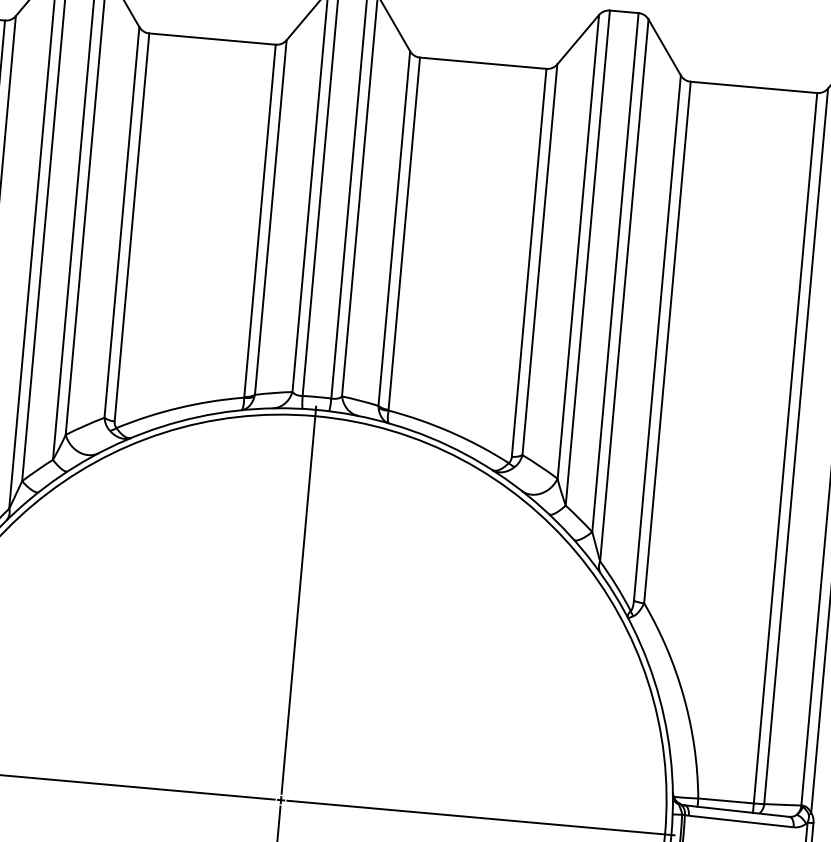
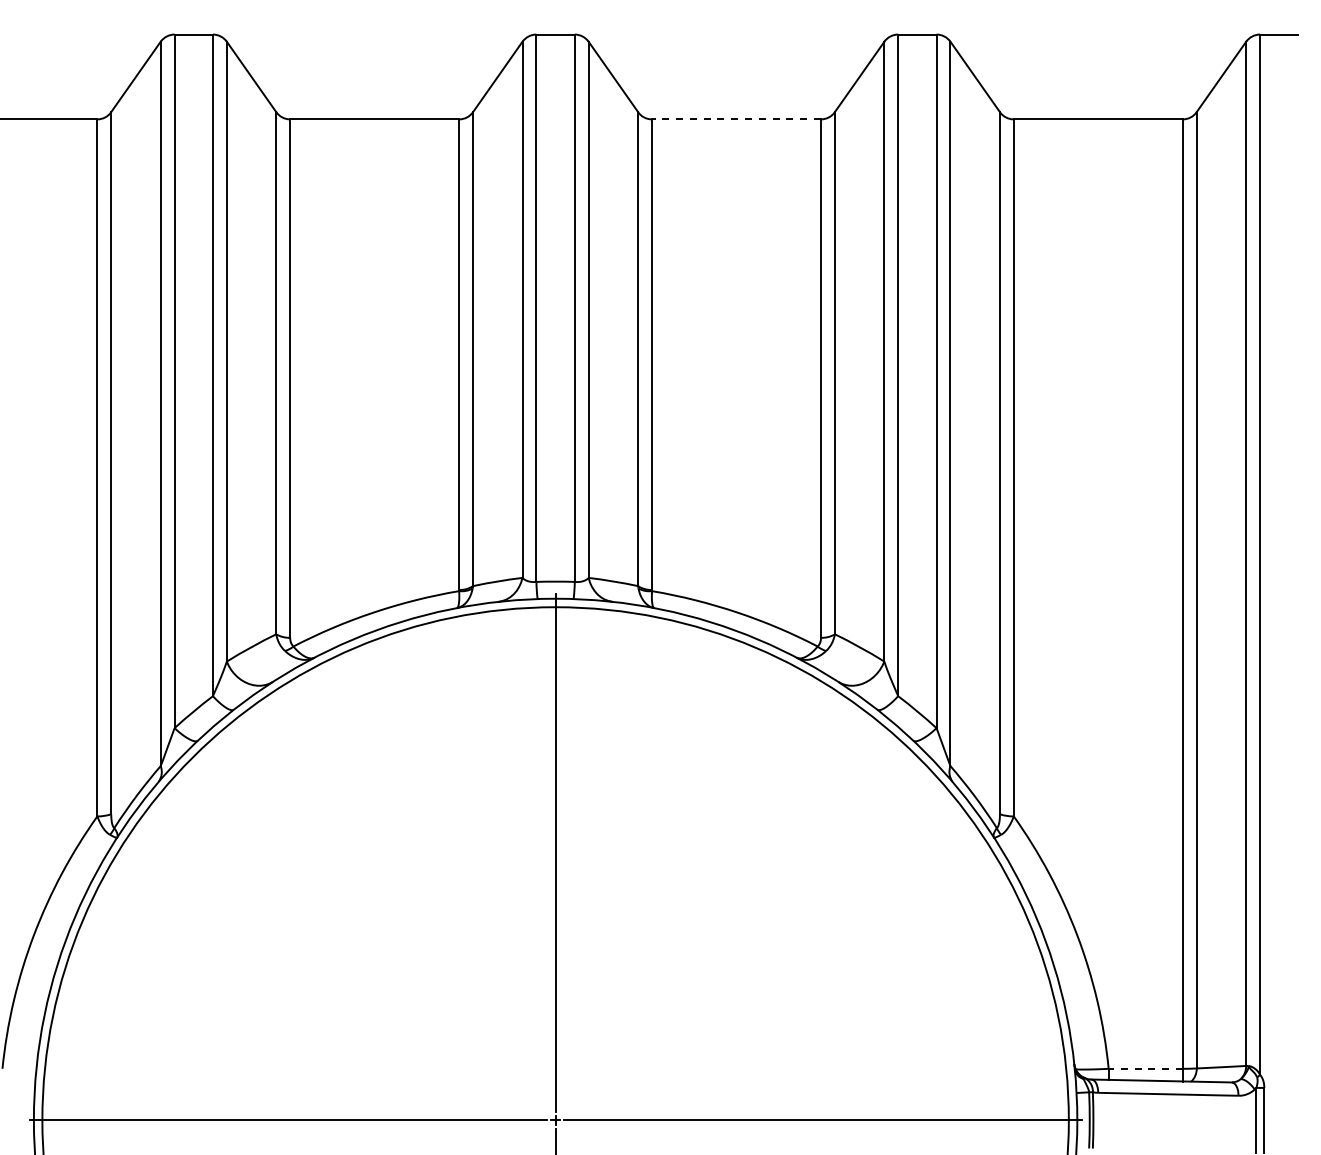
line: (482, 63) -> (735, 119), solid -> dashed
line: (725, 800) -> (1145, 1068), solid -> dashed

